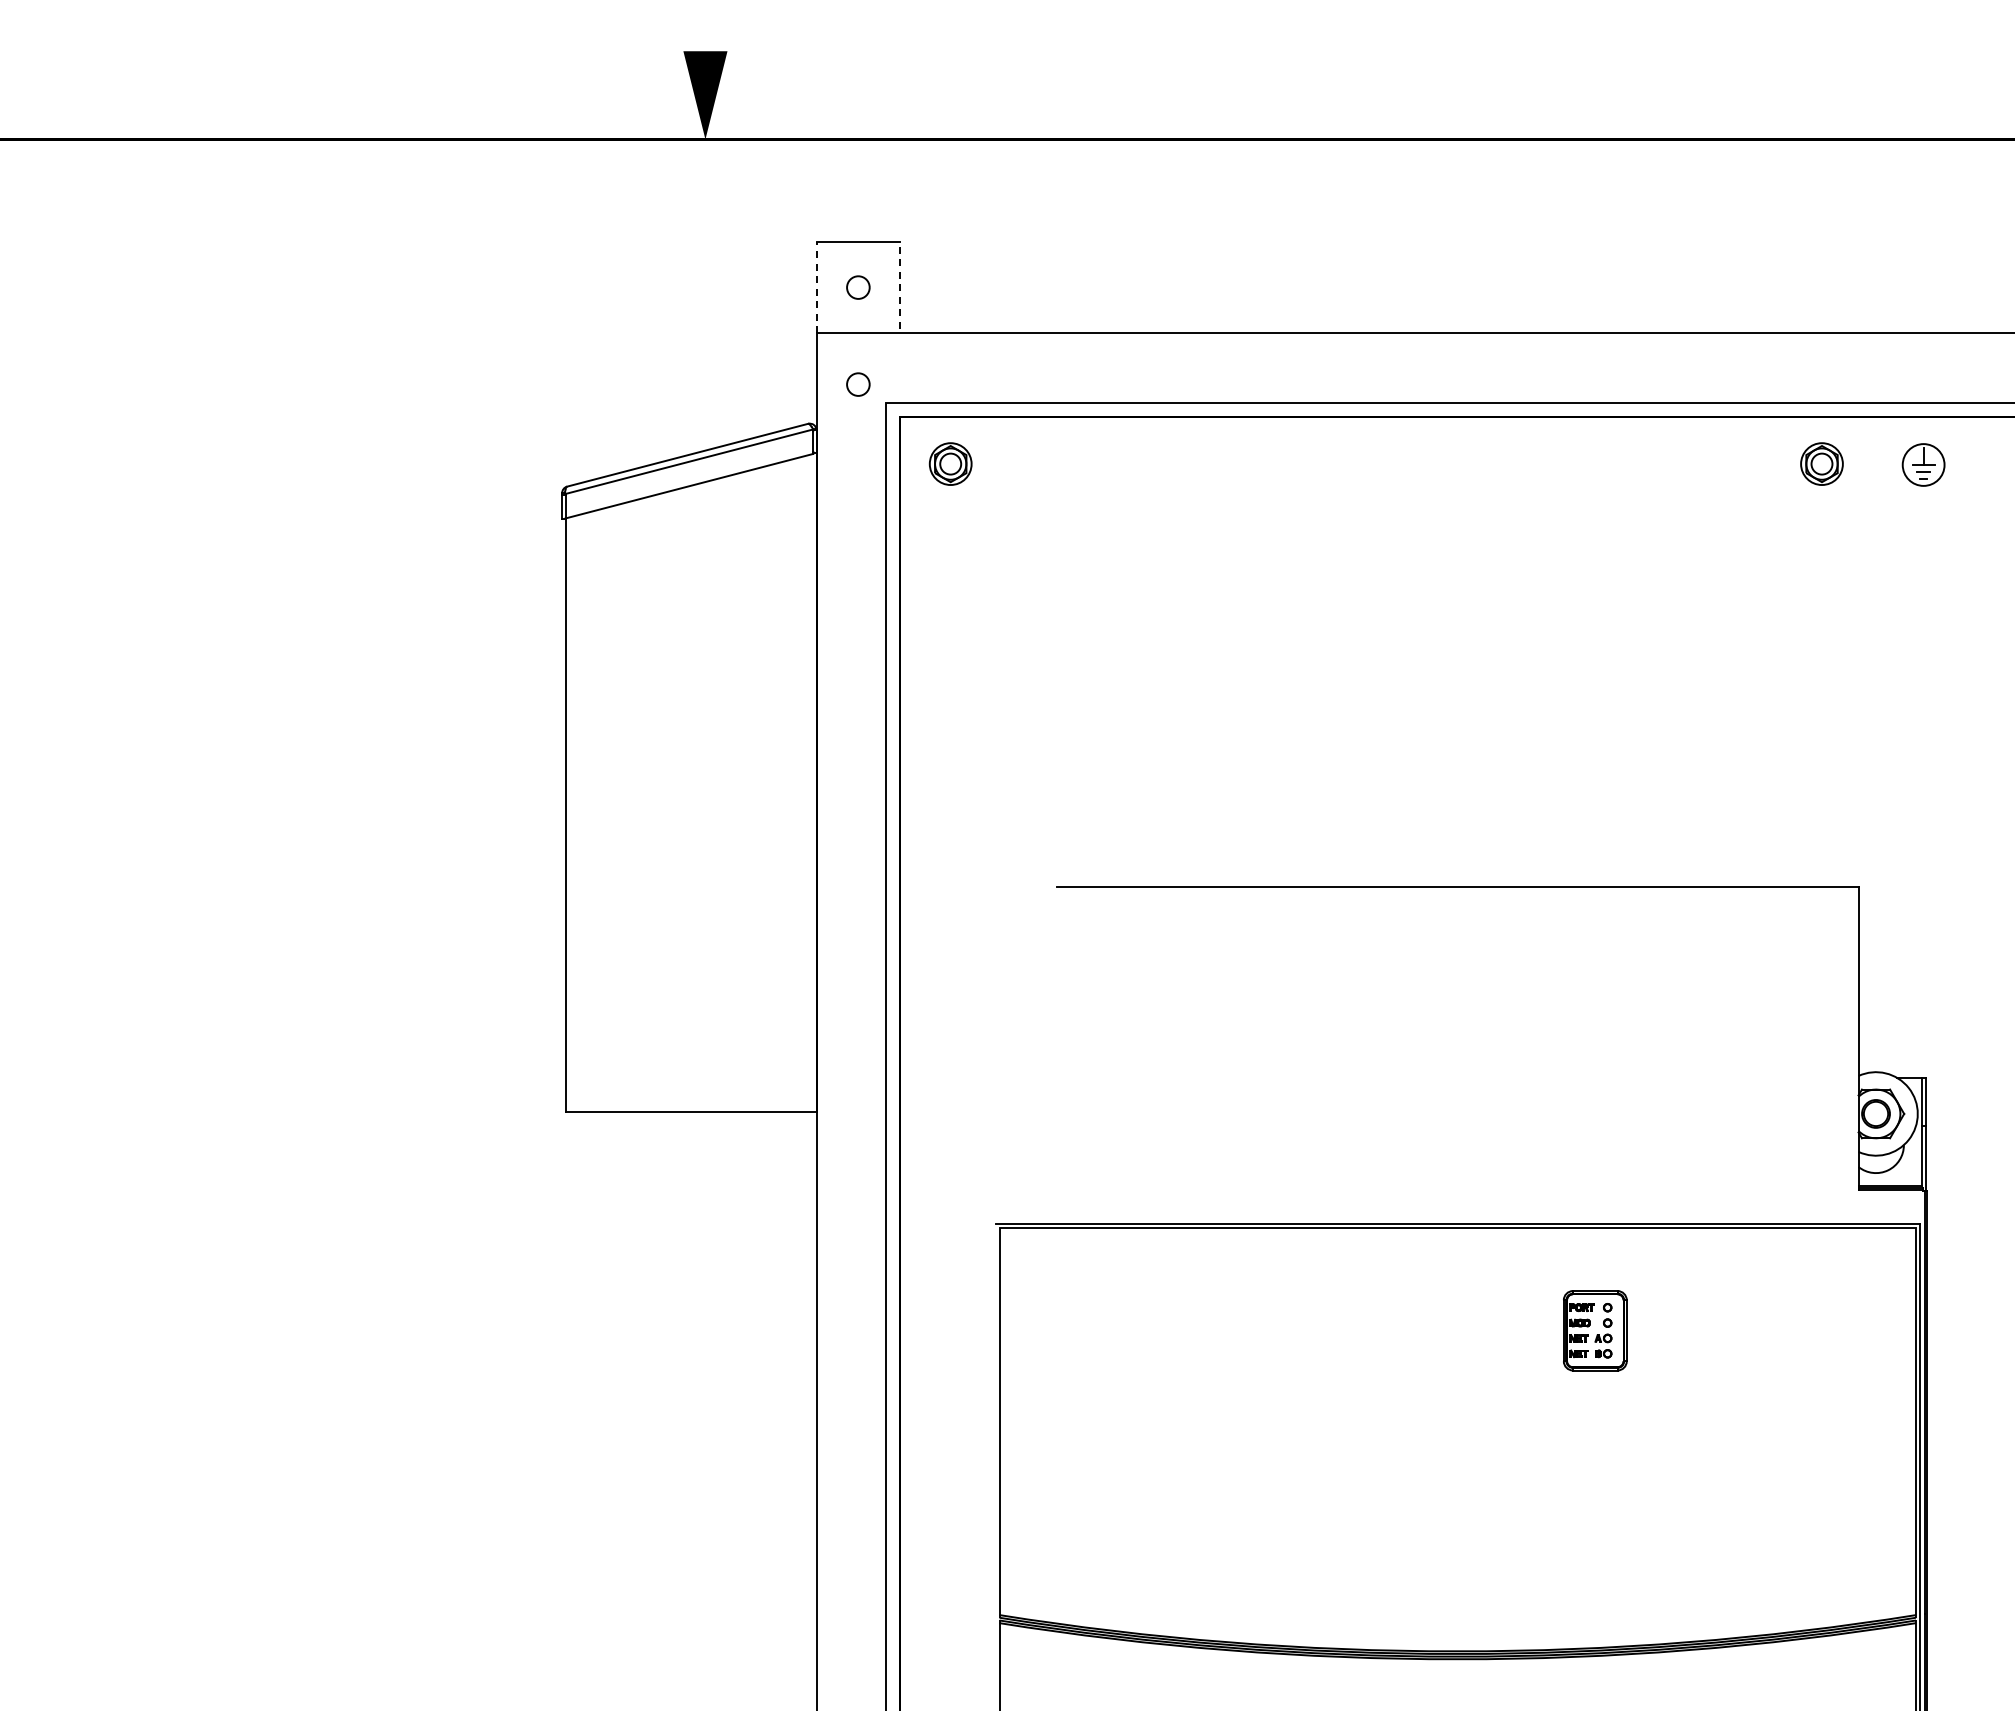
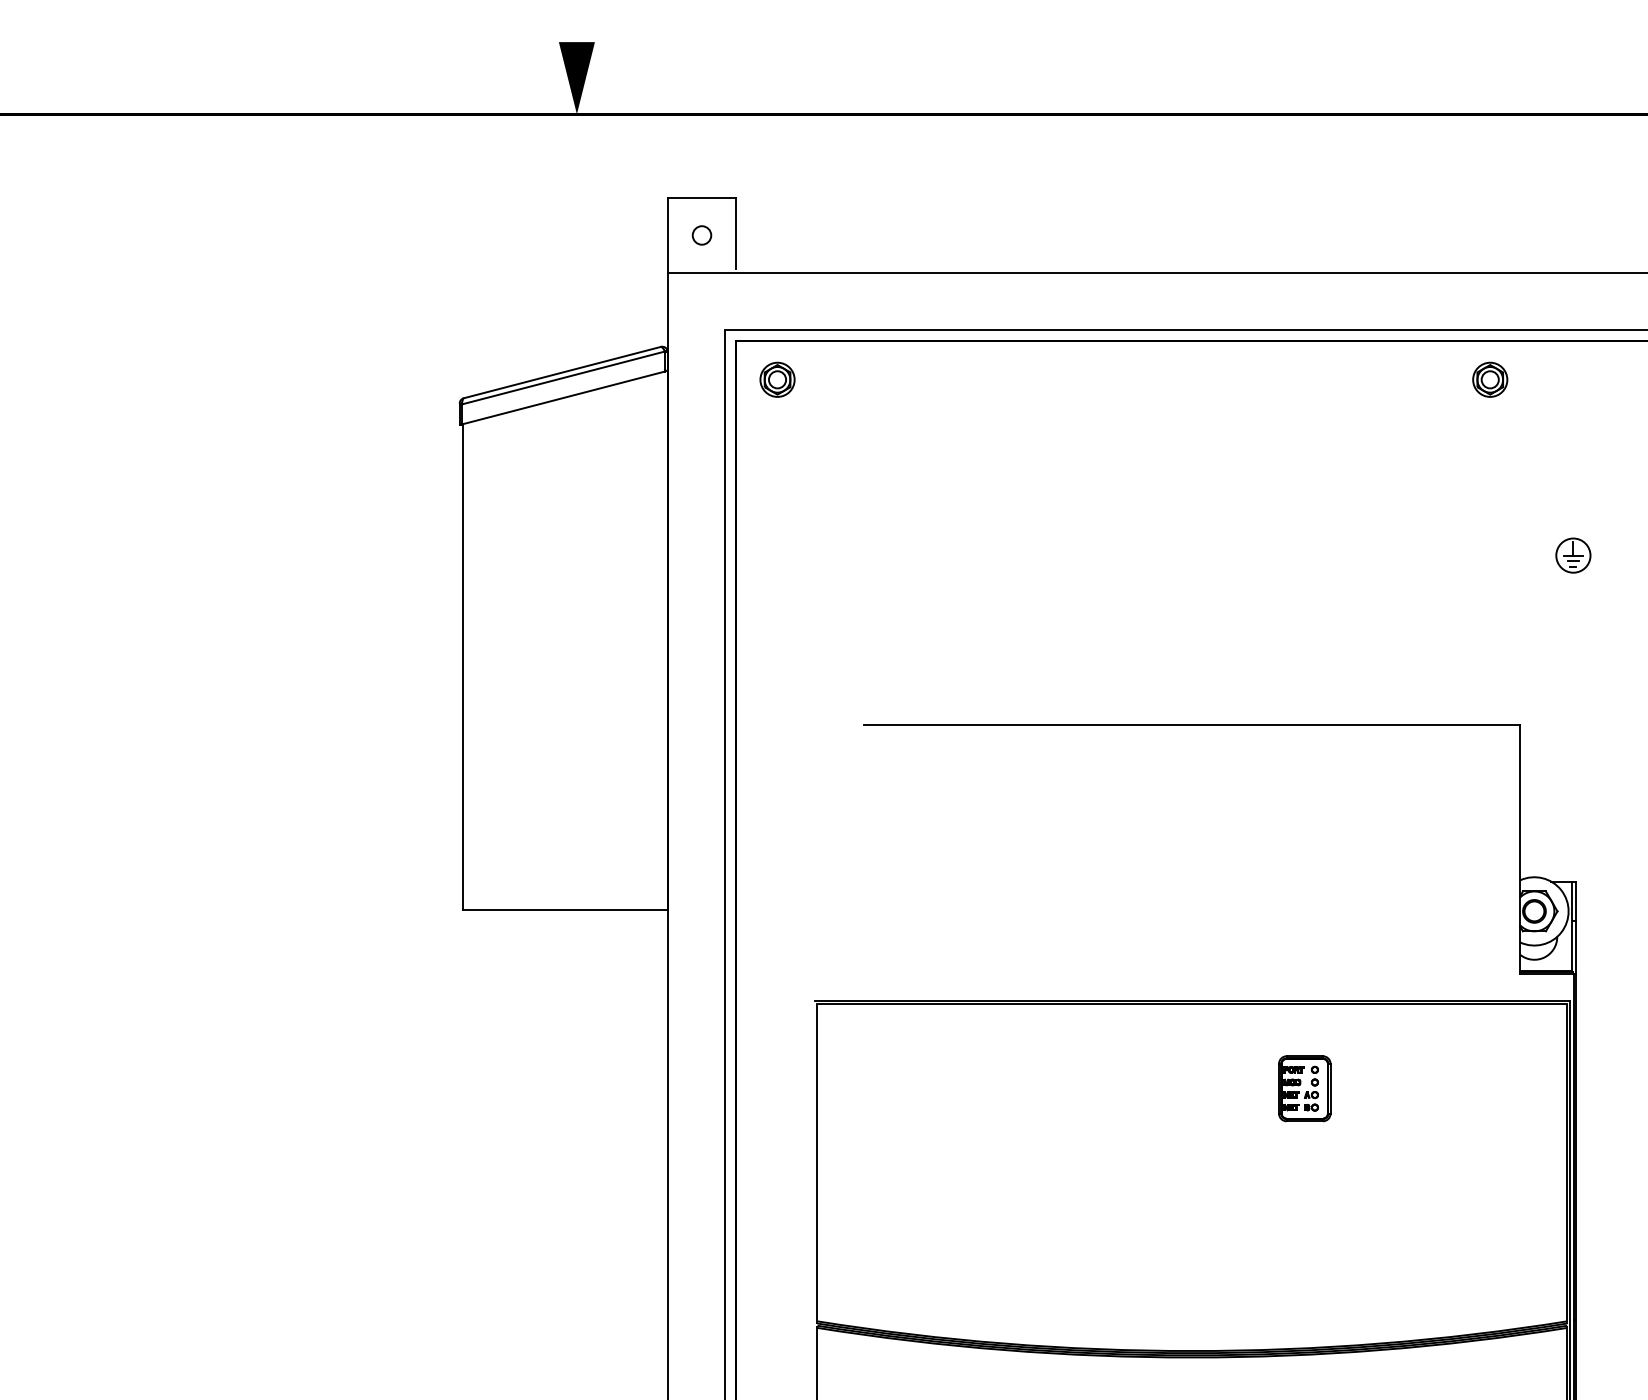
line: (900, 285) -> (736, 233), dashed -> solid
line: (816, 287) -> (667, 235), dashed -> solid
circle: (858, 384) -> (702, 314), removed
part: (1923, 464) -> (1573, 555), moved

